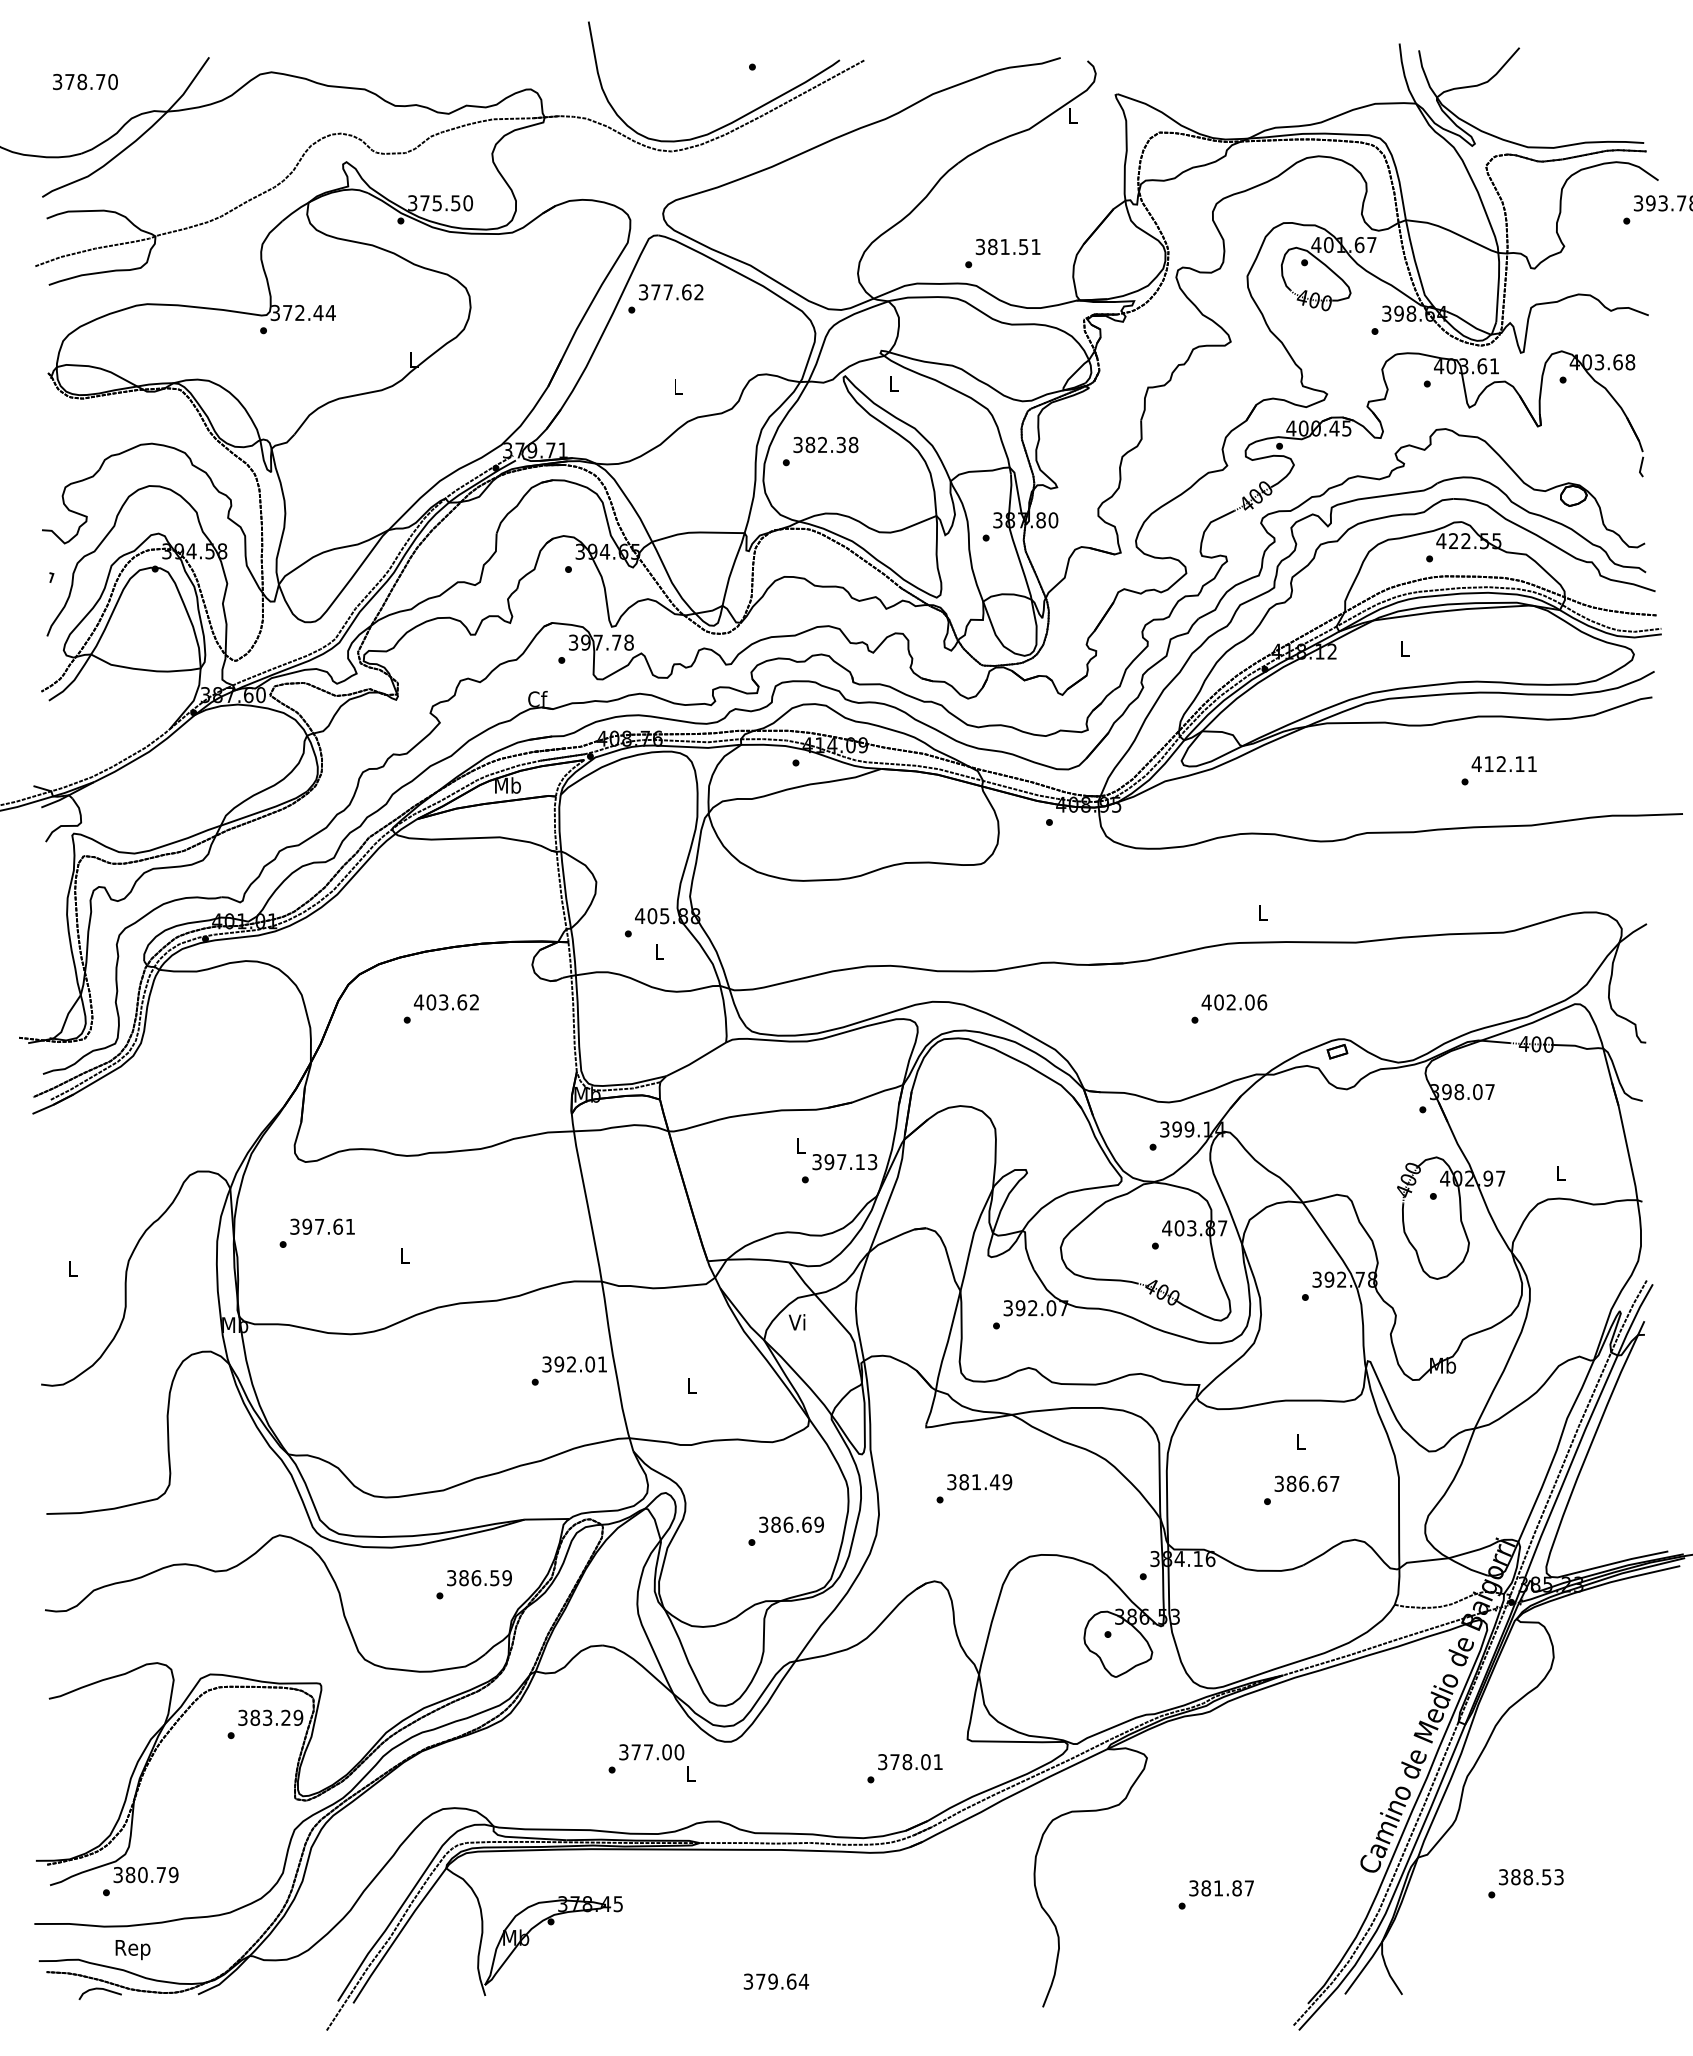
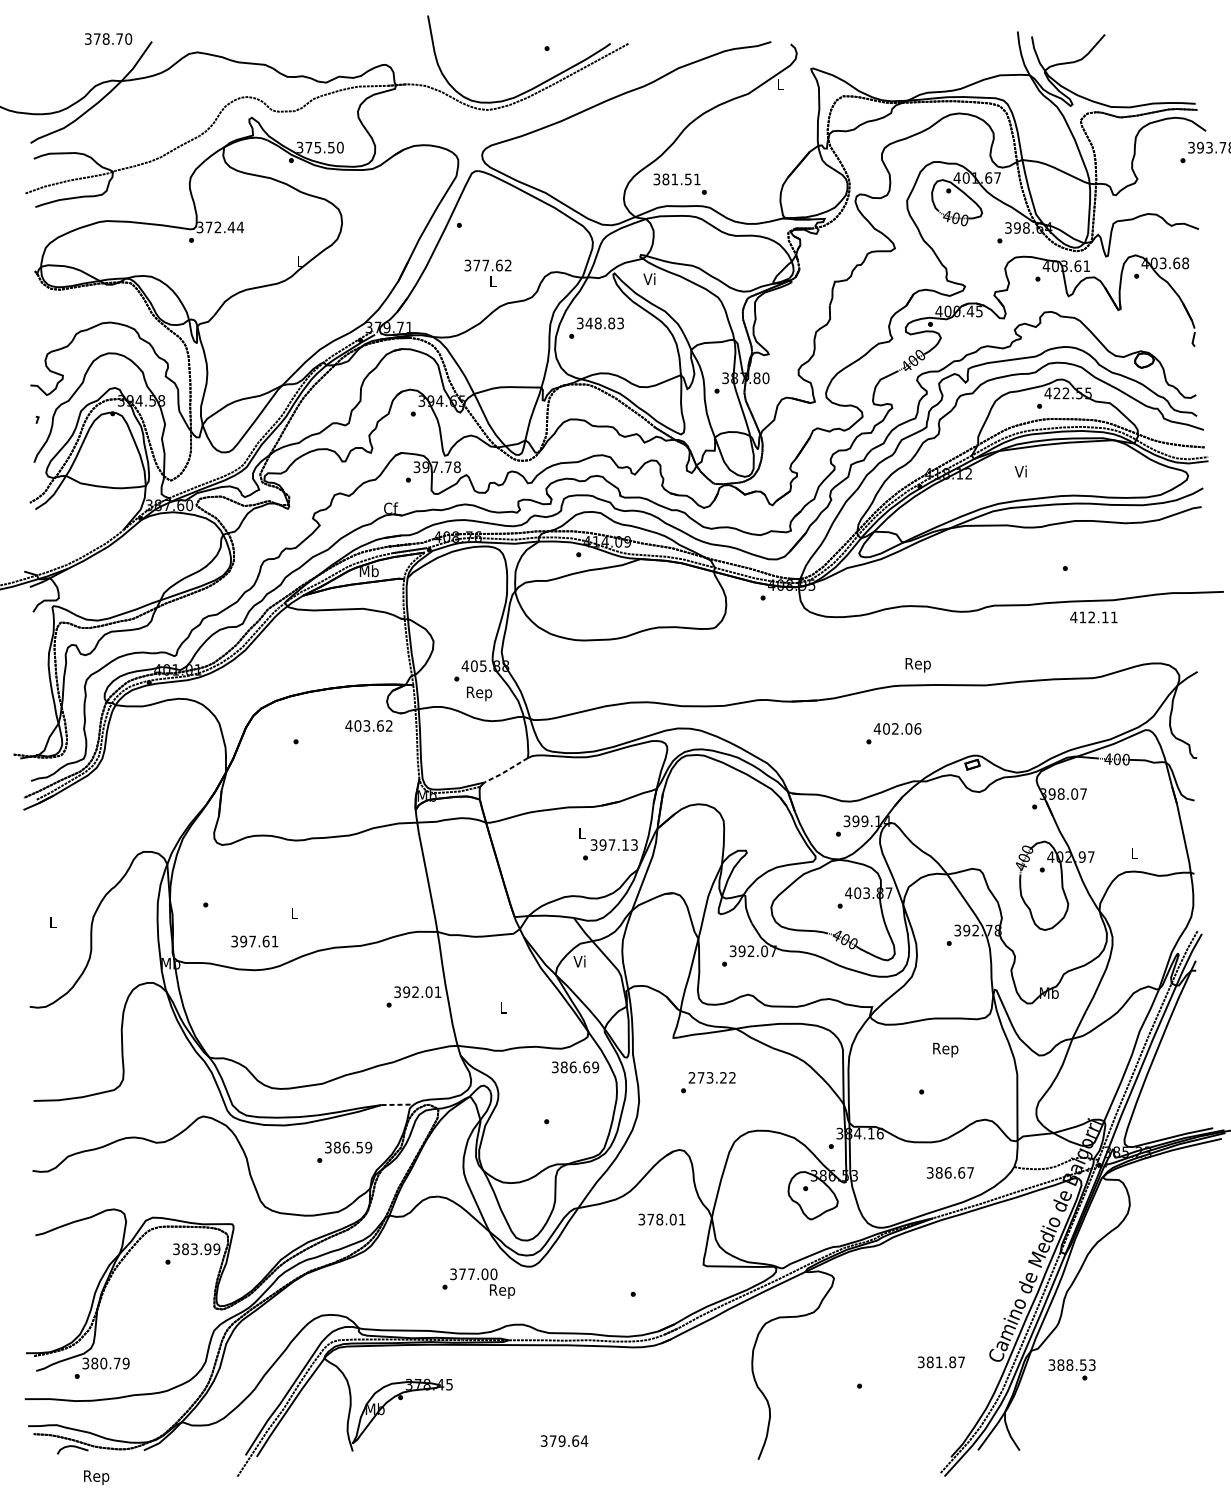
text: (85, 81) -> (108, 38), moved
text: (1007, 247) -> (676, 179), moved
text: (671, 292) -> (488, 265), moved
text: (892, 383) -> (648, 278), L -> Vi
text: (831, 444) -> (604, 323), 382.38 -> 348.83
text: (1403, 648) -> (1020, 471), L -> Vi
text: (1503, 763) -> (1093, 616), moved
text: (1262, 915) -> (918, 665), L -> Rep
text: (659, 954) -> (479, 694), L -> Rep
text: (445, 1002) -> (368, 726), moved
line: (695, 1060) -> (505, 771), solid -> dashed
text: (322, 1226) -> (254, 941), moved
text: (1300, 1444) -> (945, 1050), L -> Rep
text: (979, 1482) -> (712, 1078), 381.49 -> 273.22
text: (1306, 1483) -> (950, 1172), moved
line: (547, 1519) -> (398, 1104), solid -> dashed
text: (791, 1524) -> (575, 1067), moved
text: (285, 1717) -> (207, 1248), 383.29 -> 383.99
text: (910, 1762) -> (662, 1219), moved
text: (690, 1776) -> (502, 1291), L -> Rep
text: (1531, 1877) -> (1072, 1365), moved
text: (1221, 1888) -> (941, 1362), moved
text: (132, 1950) -> (96, 1478), moved

